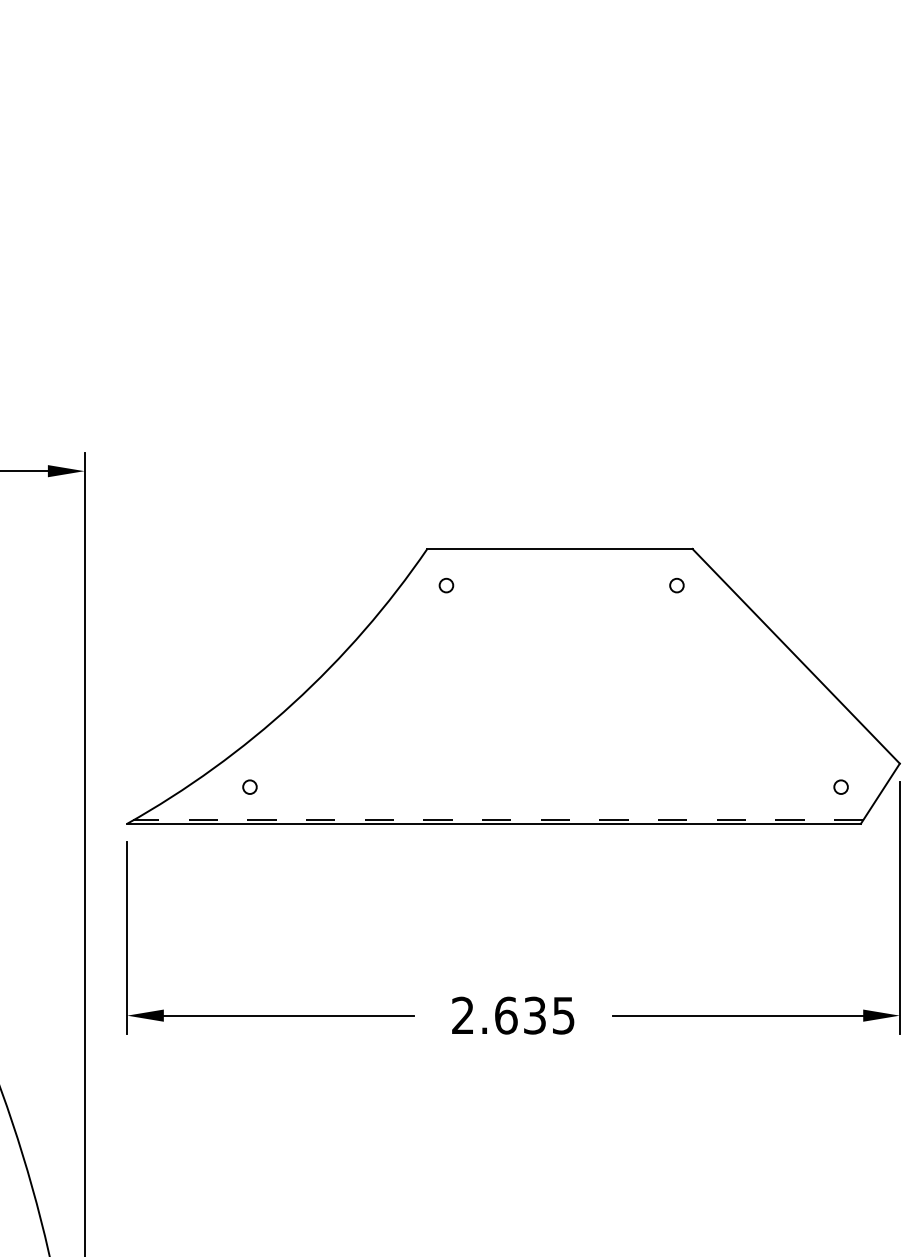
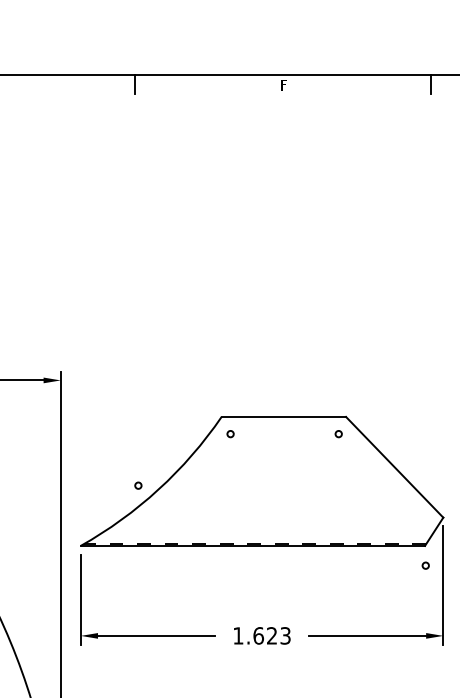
circle: (250, 786) -> (138, 485), moved
circle: (840, 786) -> (425, 565), moved
text: (512, 1014) -> (261, 635), 2.635 -> 1.623

